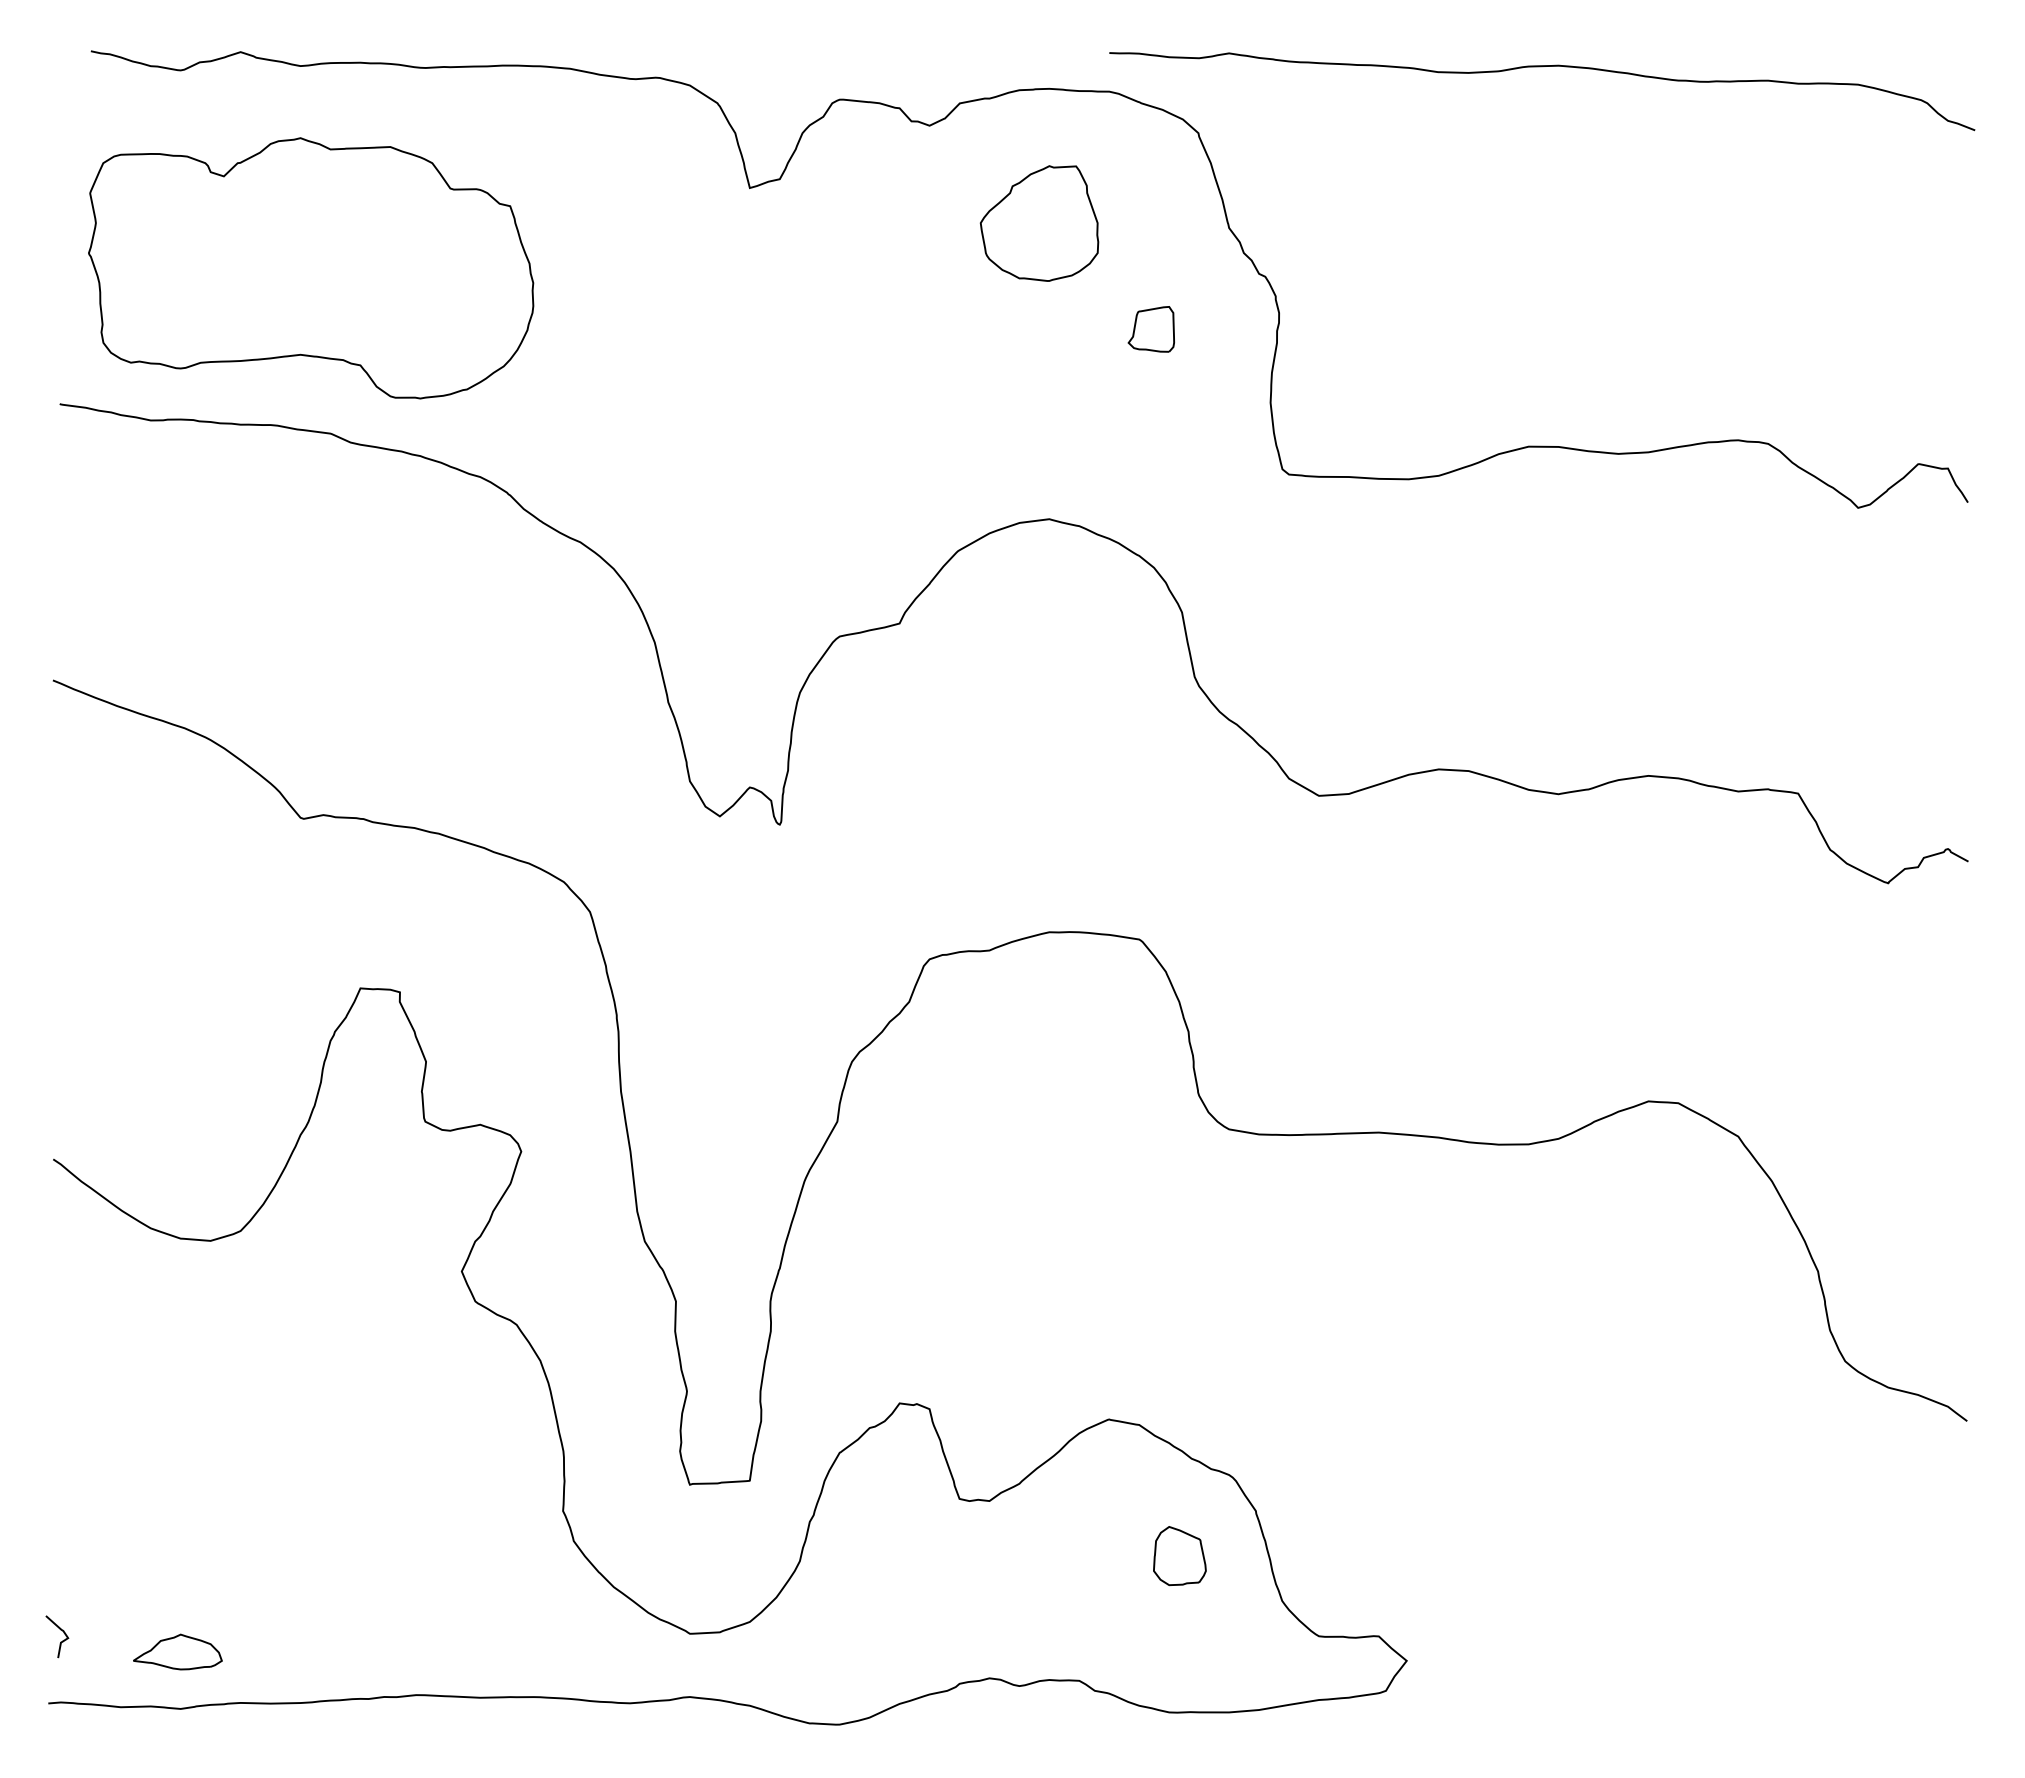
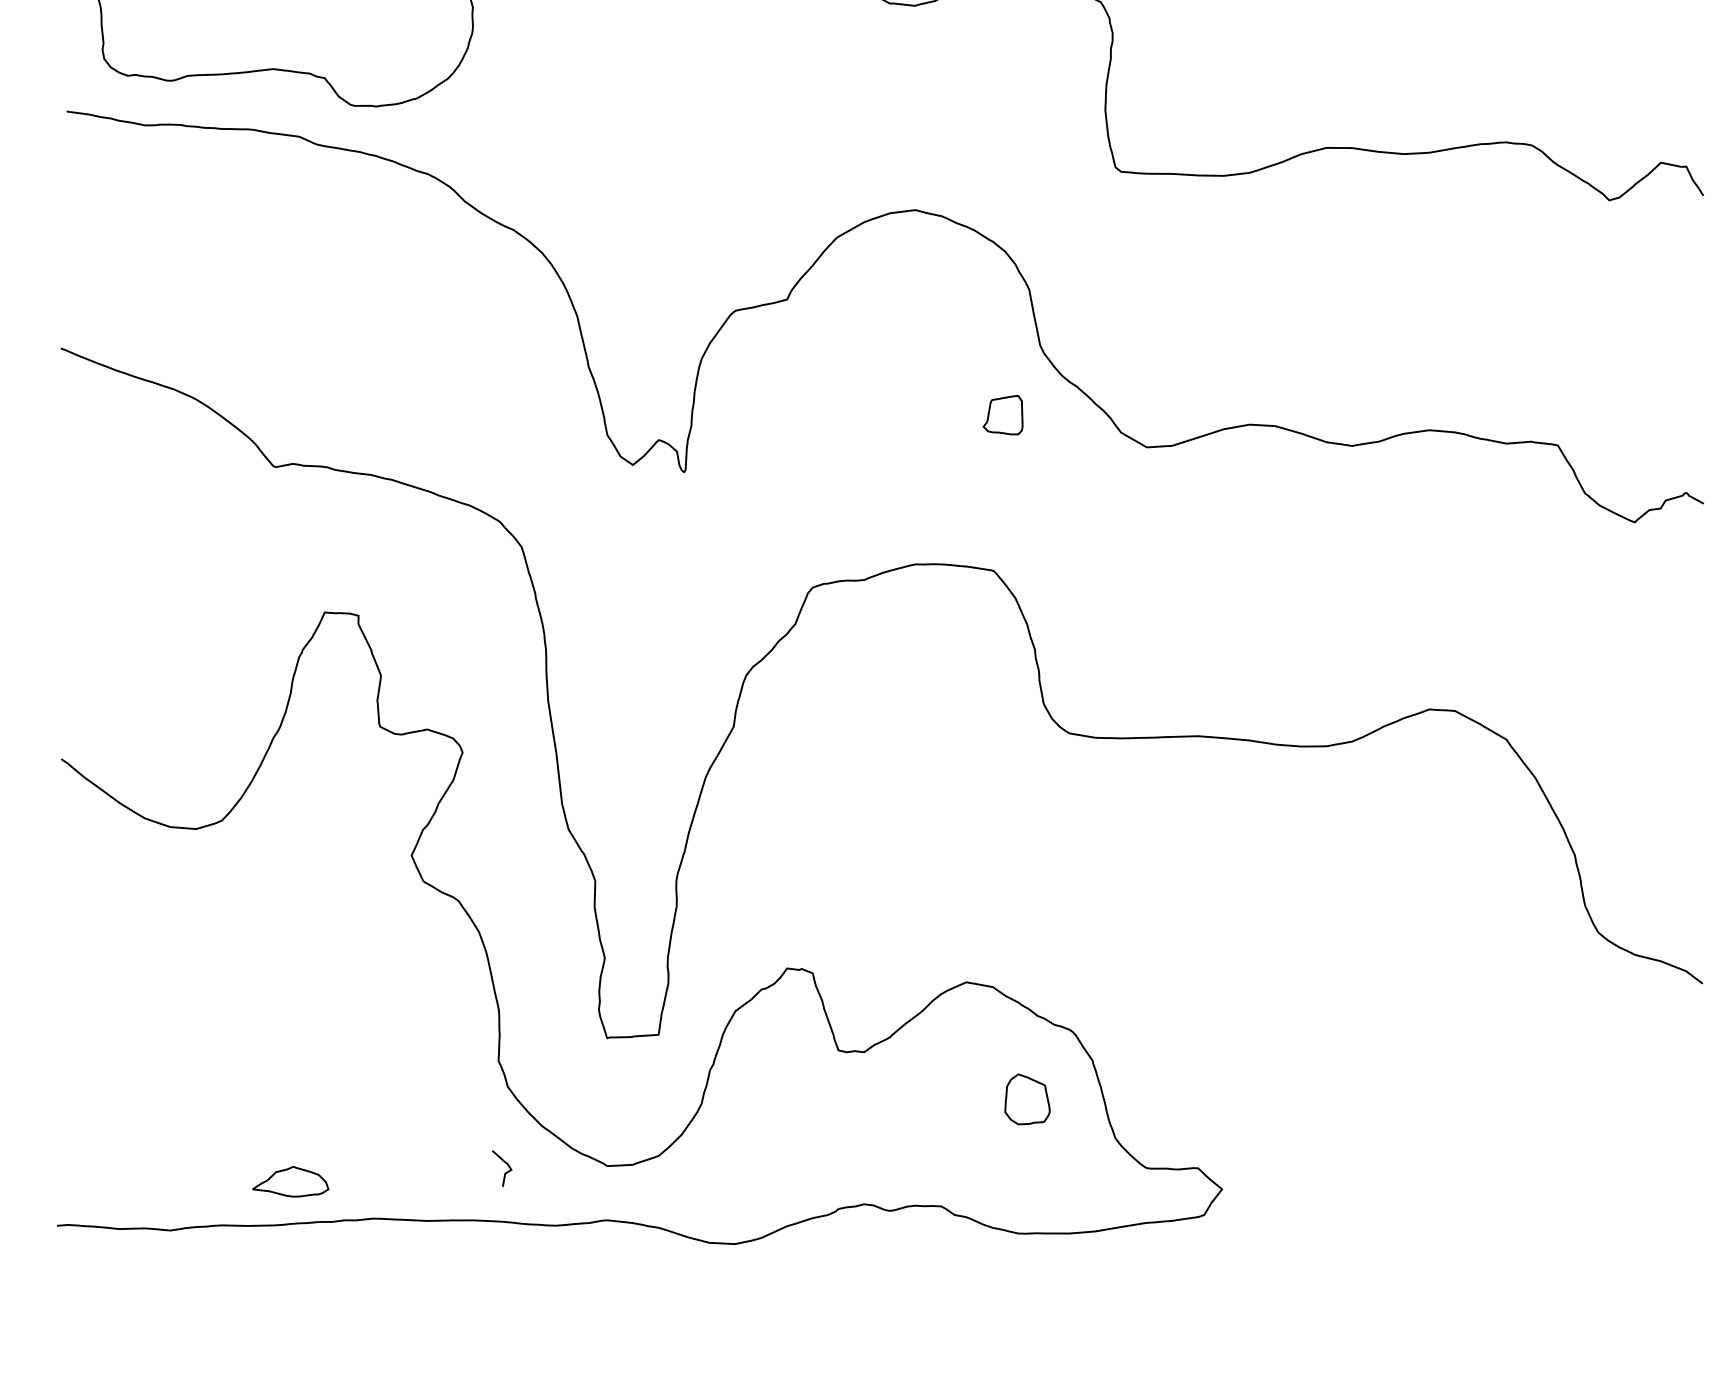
part: (1150, 329) -> (1002, 415), moved
curve: (60, 1641) -> (504, 1172), moved
part: (177, 1651) -> (290, 1181), moved

